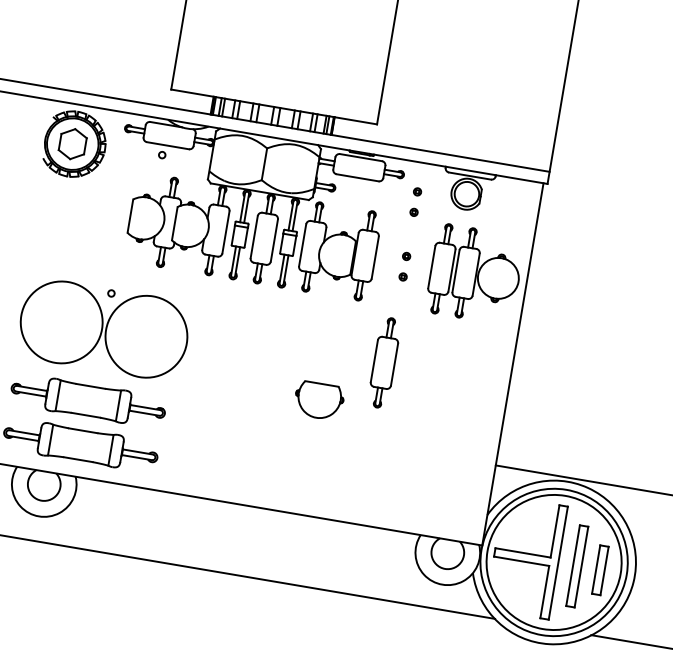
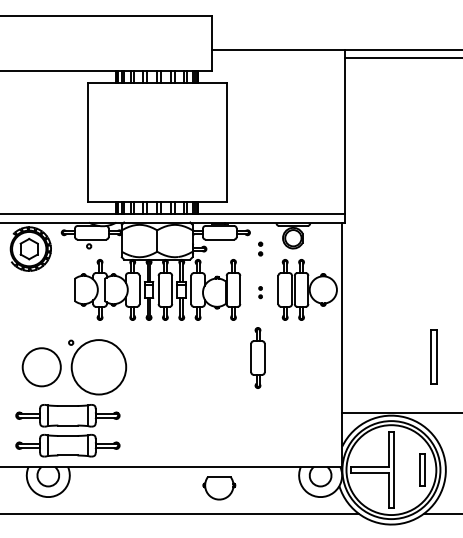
part: (415, 201) -> (260, 248), size x0.7
part: (404, 266) -> (260, 292), size x0.6
circle: (61, 322) -> (41, 367), size x0.7
part: (319, 401) -> (219, 488), moved
part: (576, 565) -> (433, 356), moved

